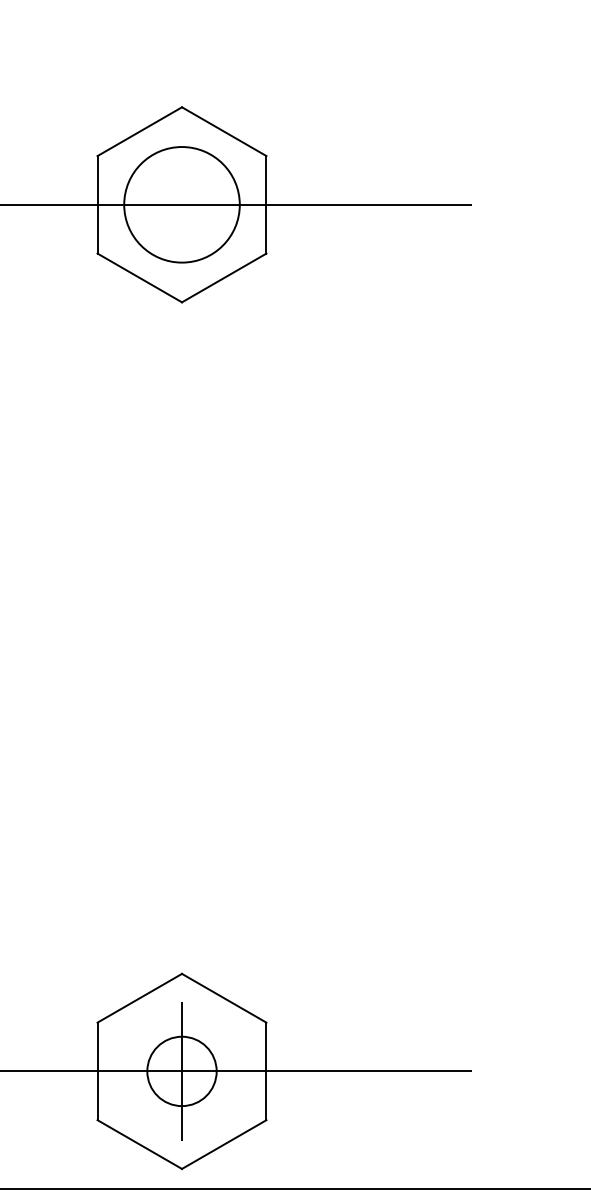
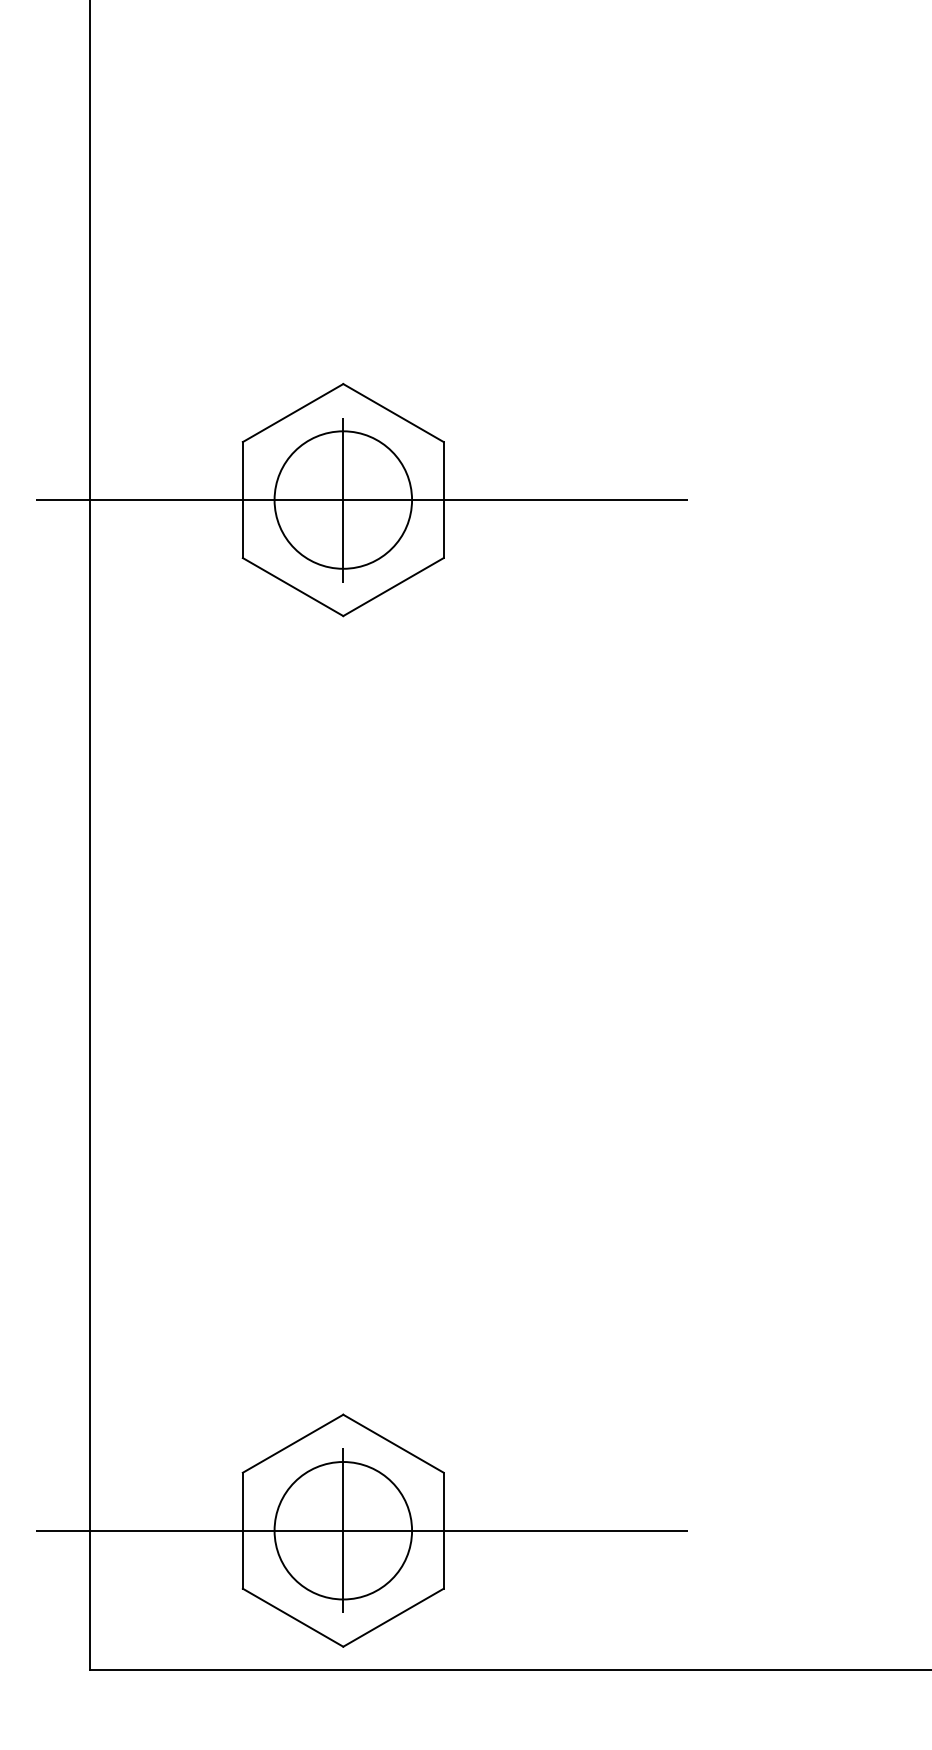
line: (182, 204) -> (343, 499), added
circle: (182, 1071) -> (343, 1530), size x1.67

